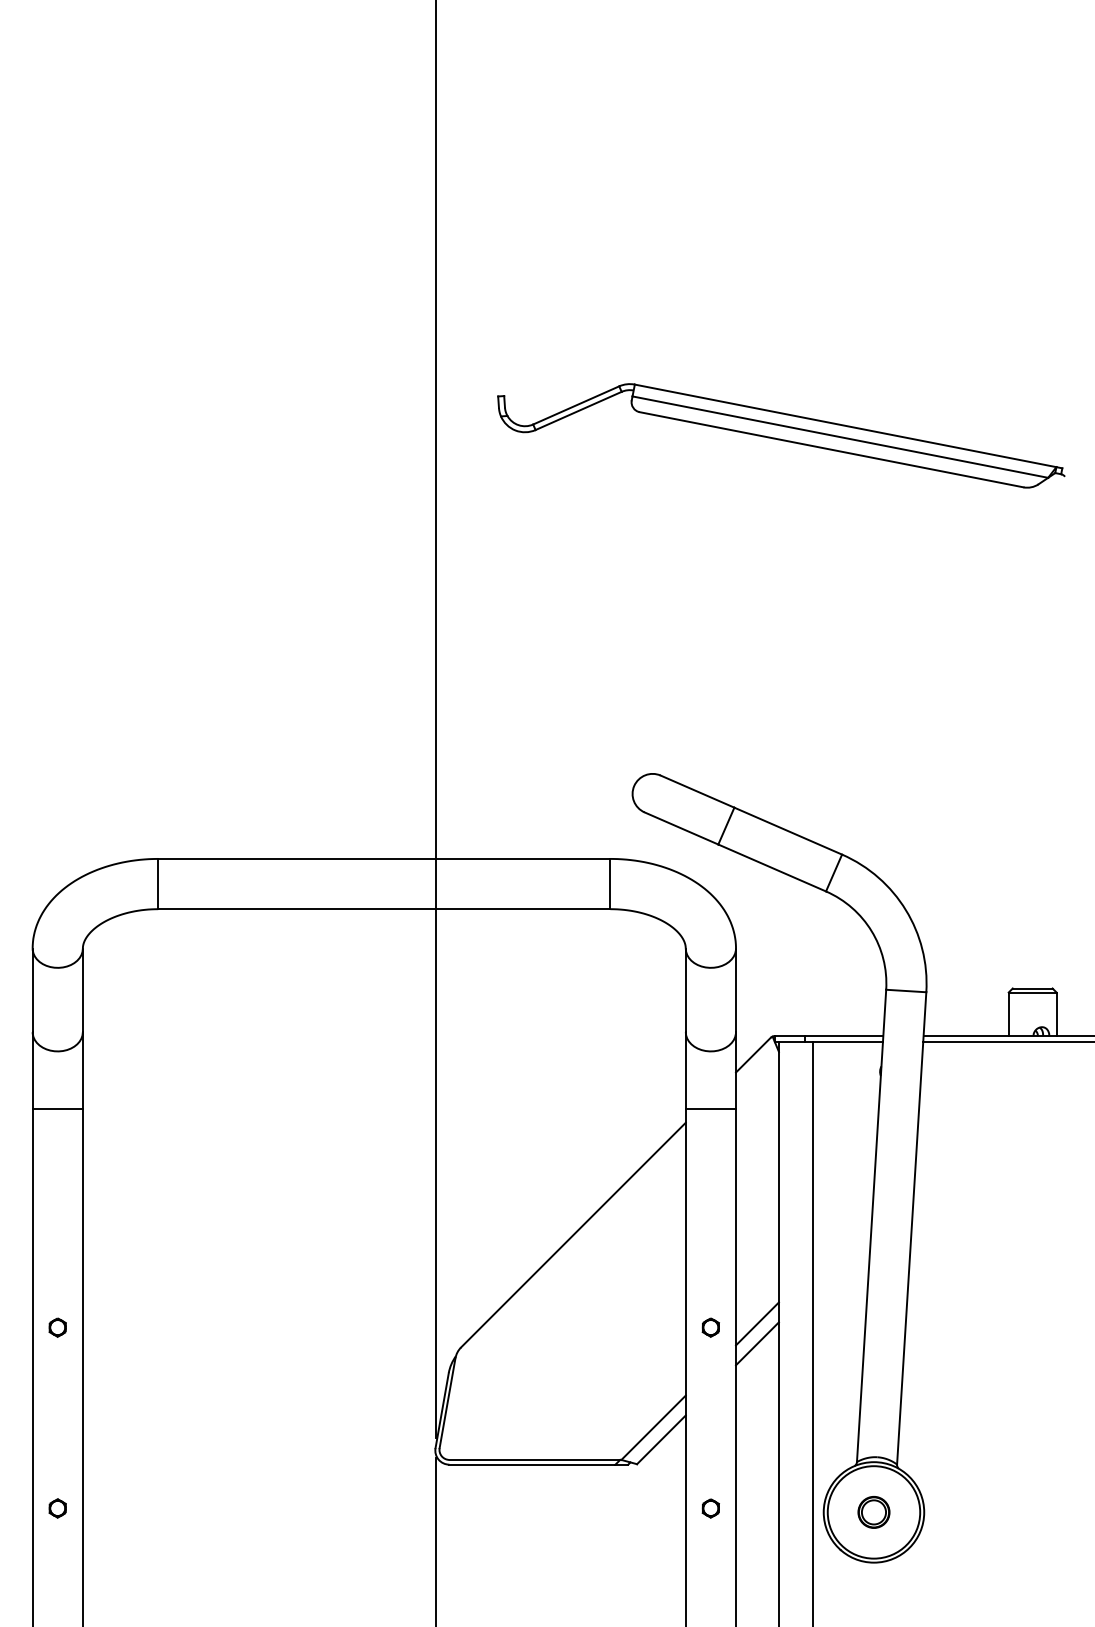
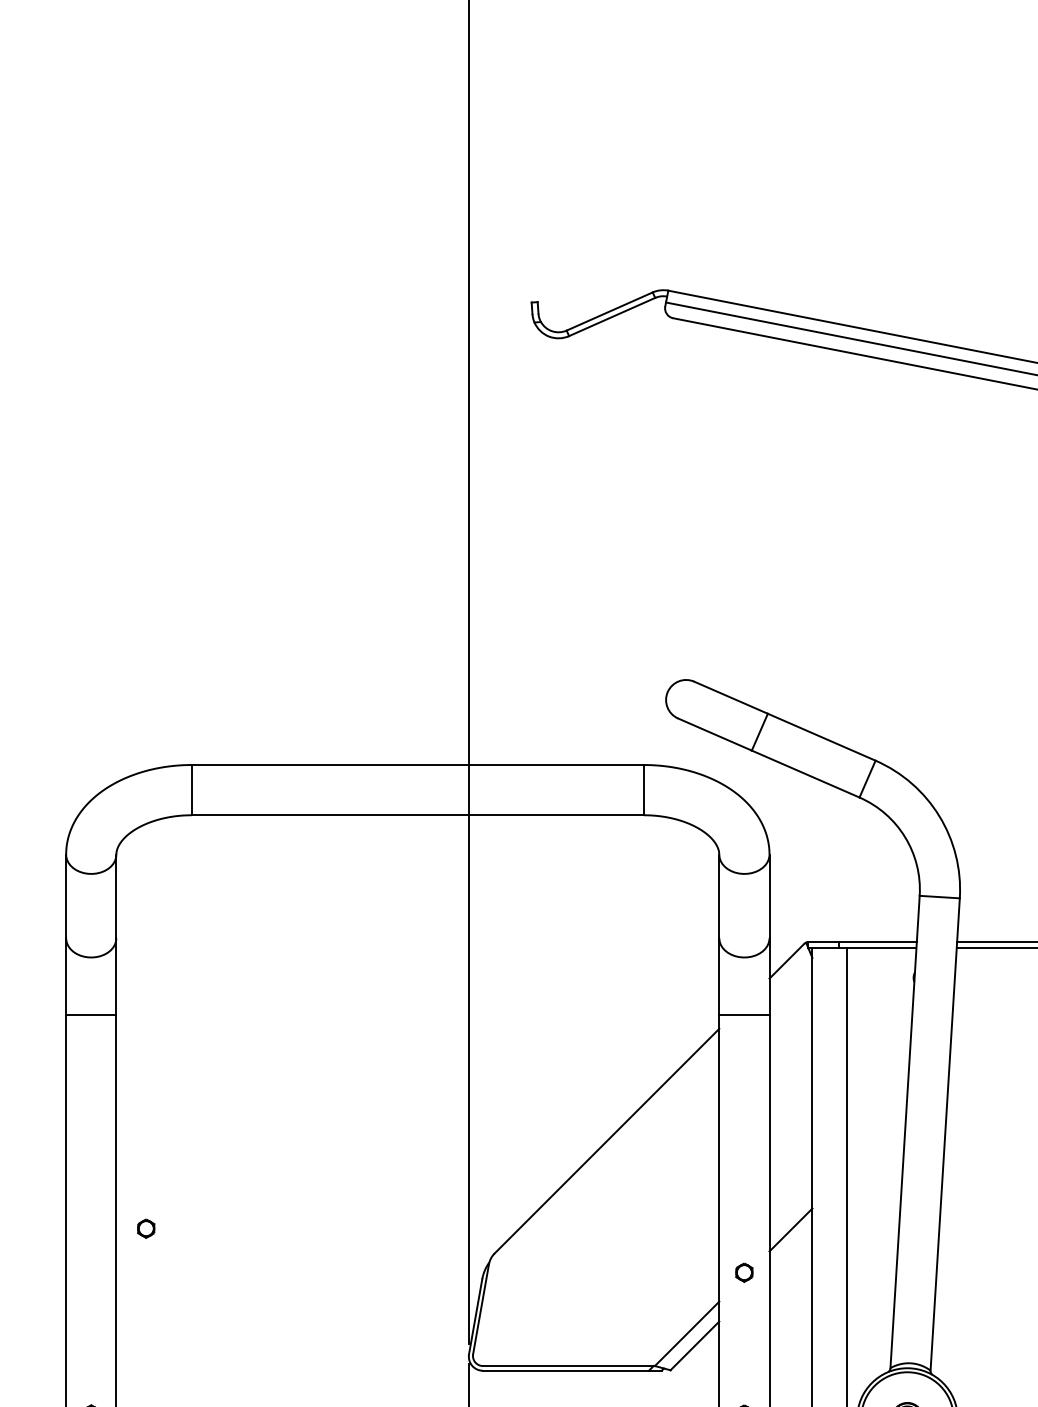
part: (57, 1327) -> (146, 1228), moved
part: (710, 1327) -> (744, 1272), moved
line: (757, 1343) -> (791, 1249), removed

